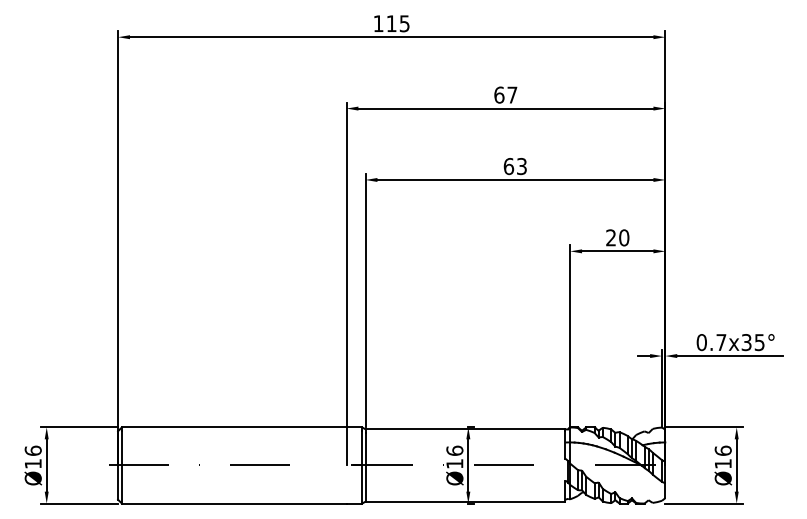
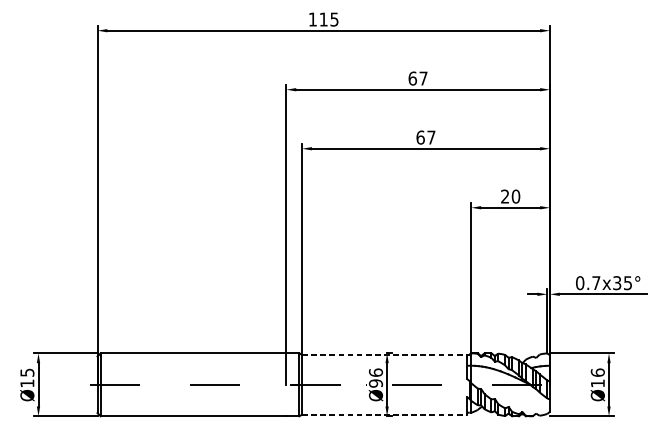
text: (521, 166) -> (431, 137), 63 -> 67
line: (465, 429) -> (384, 355), solid -> dashed
text: (32, 450) -> (26, 372), Ø16 -> Ø15
text: (454, 463) -> (375, 383), Ø16 -> Ø96
line: (465, 501) -> (384, 414), solid -> dashed

